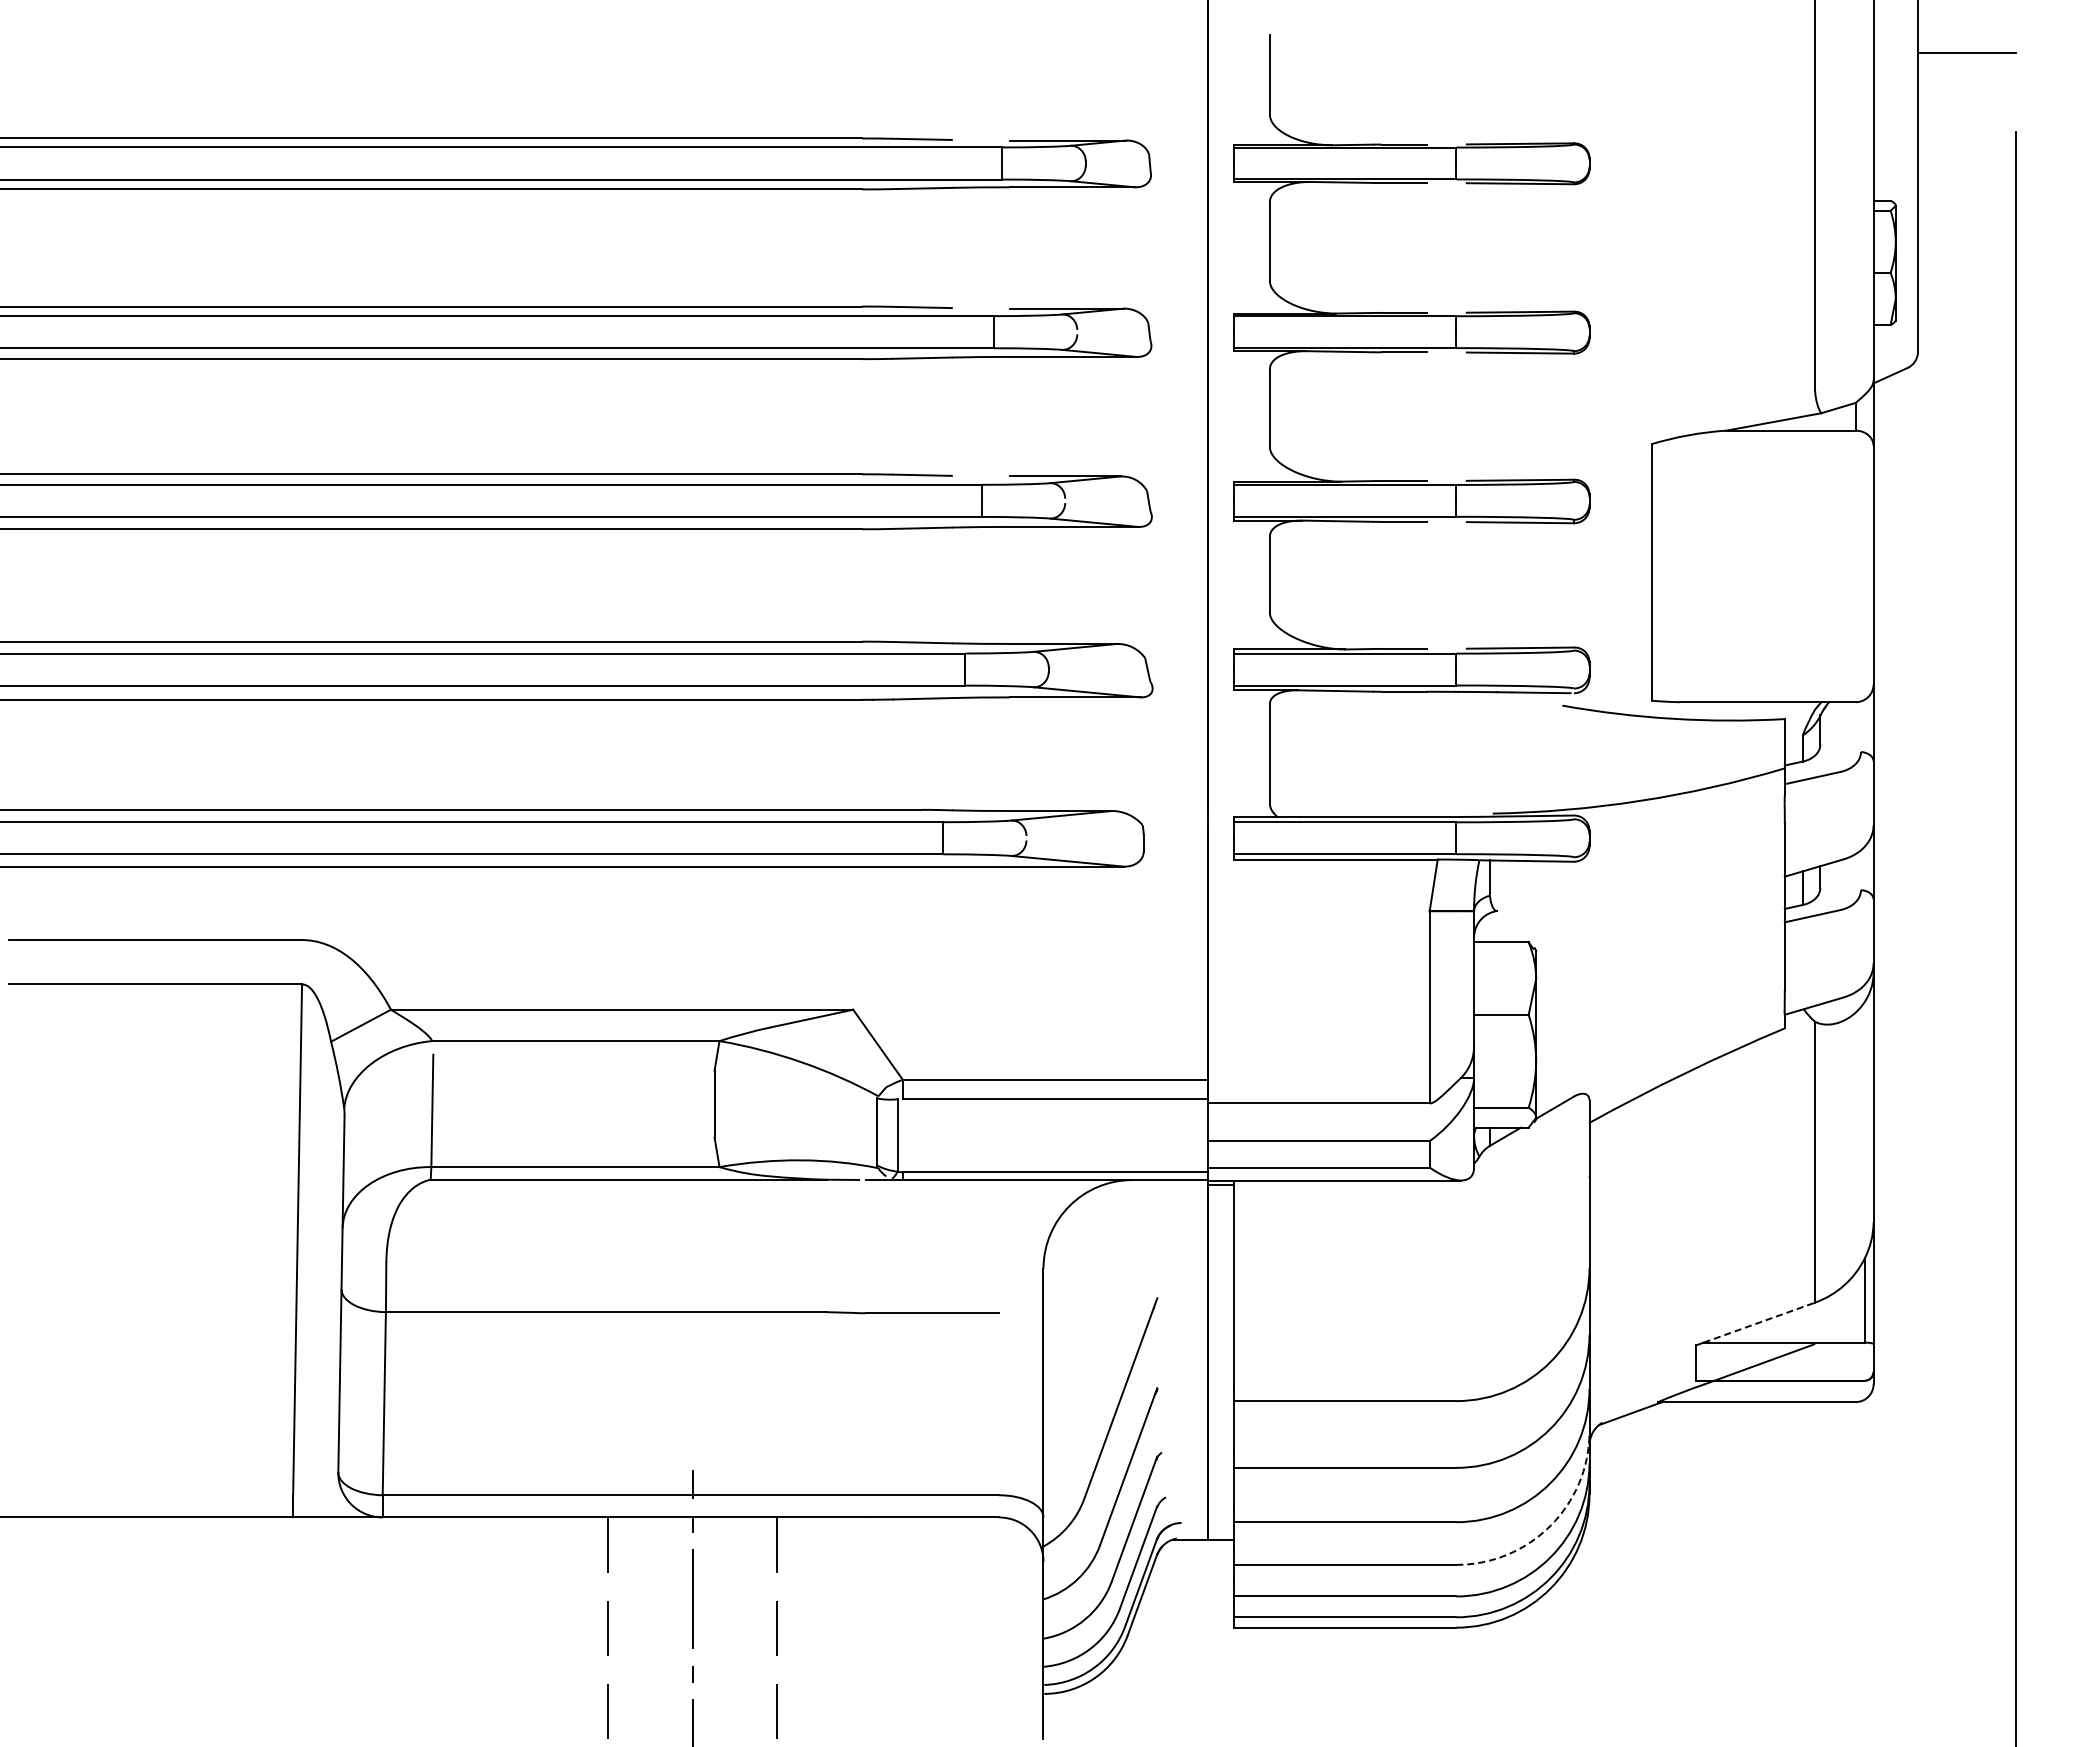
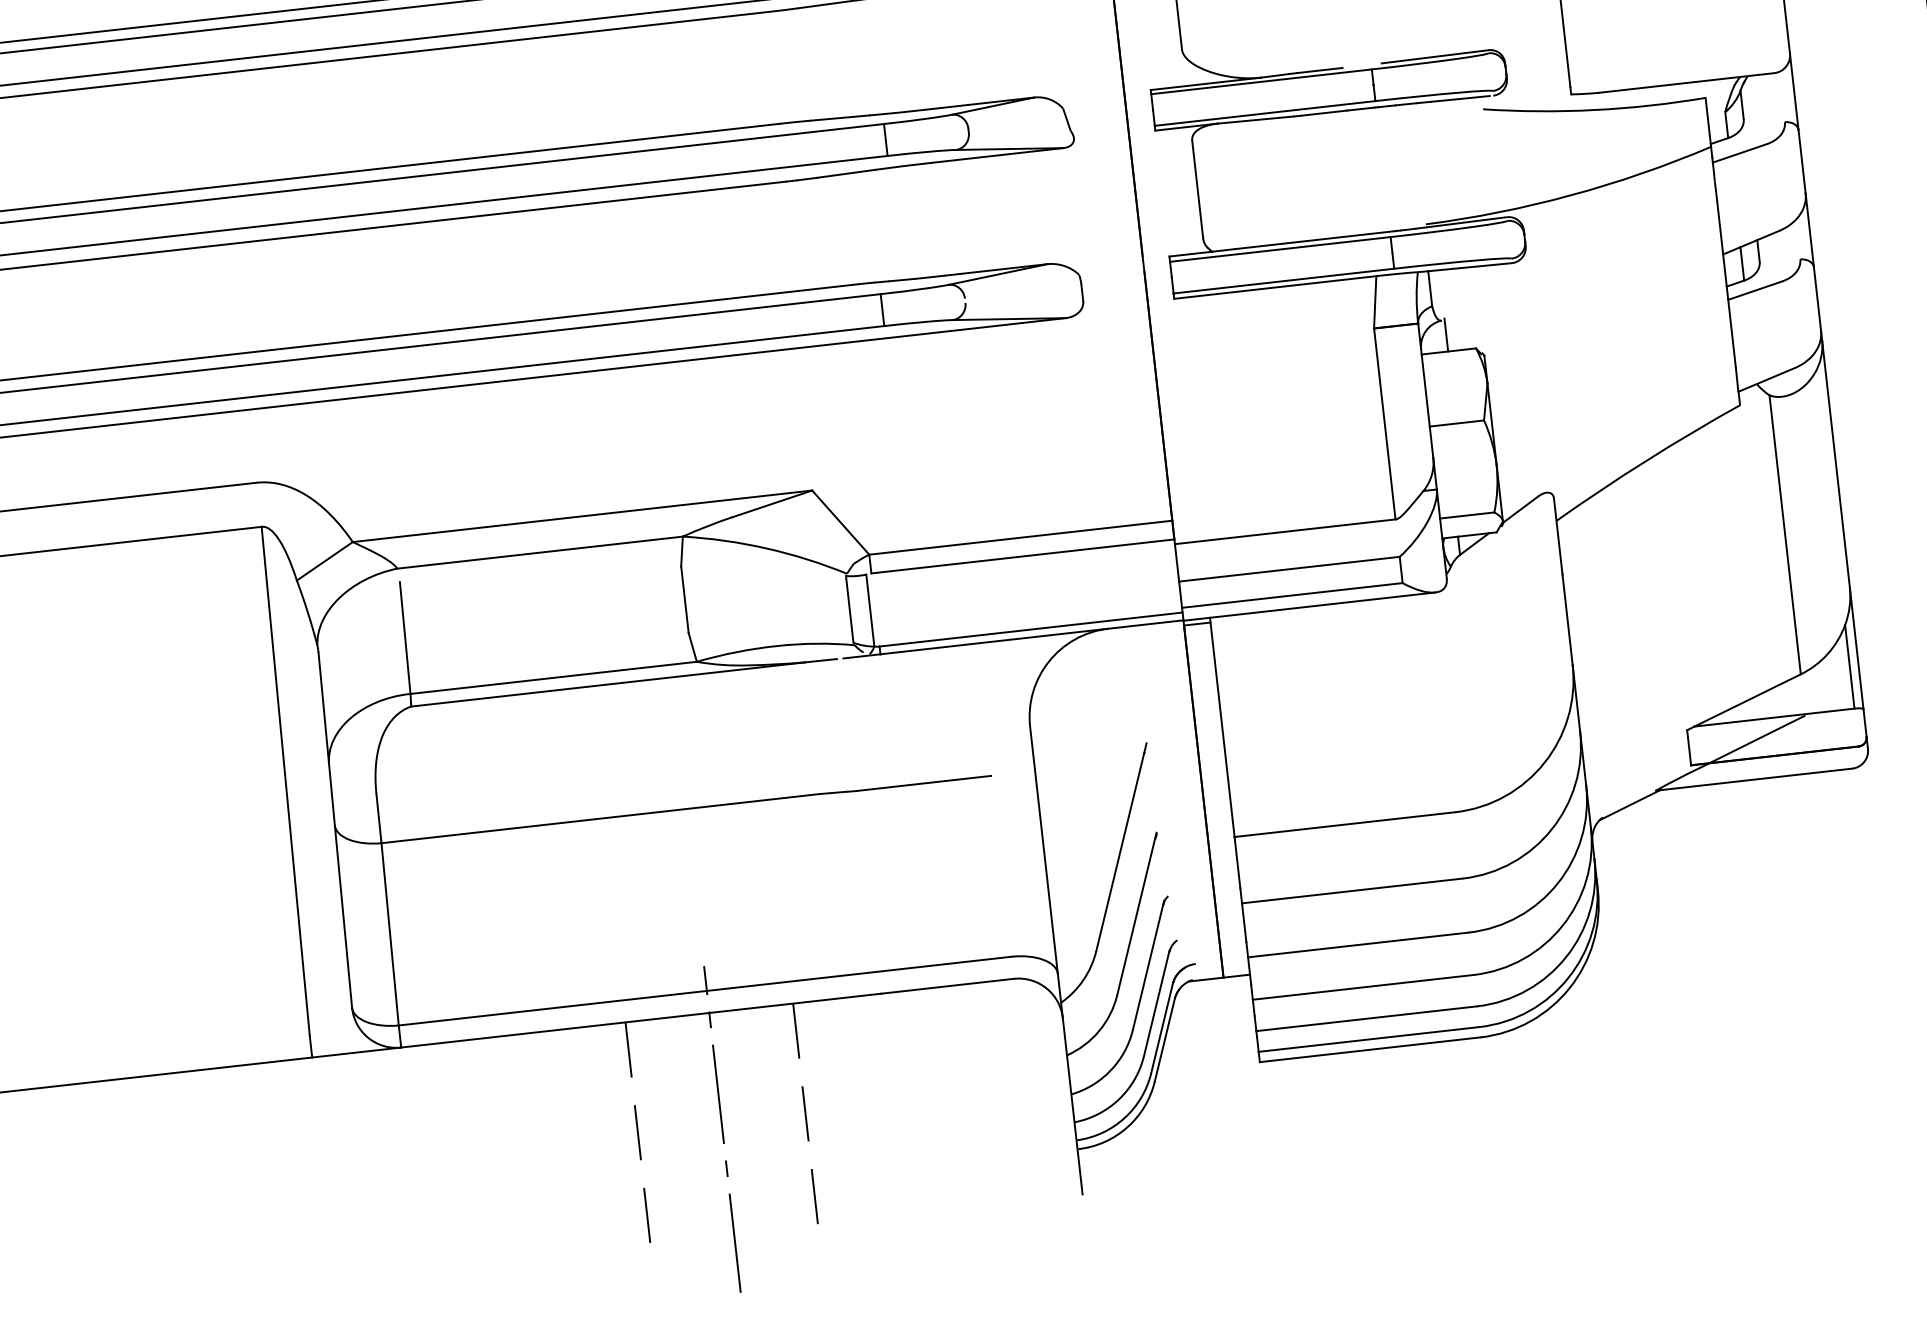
line: (1500, 925) -> (1446, 334), added
line: (1759, 1322) -> (1747, 700), dashed -> solid
arc: (1550, 1525) -> (1562, 925), dashed -> solid

